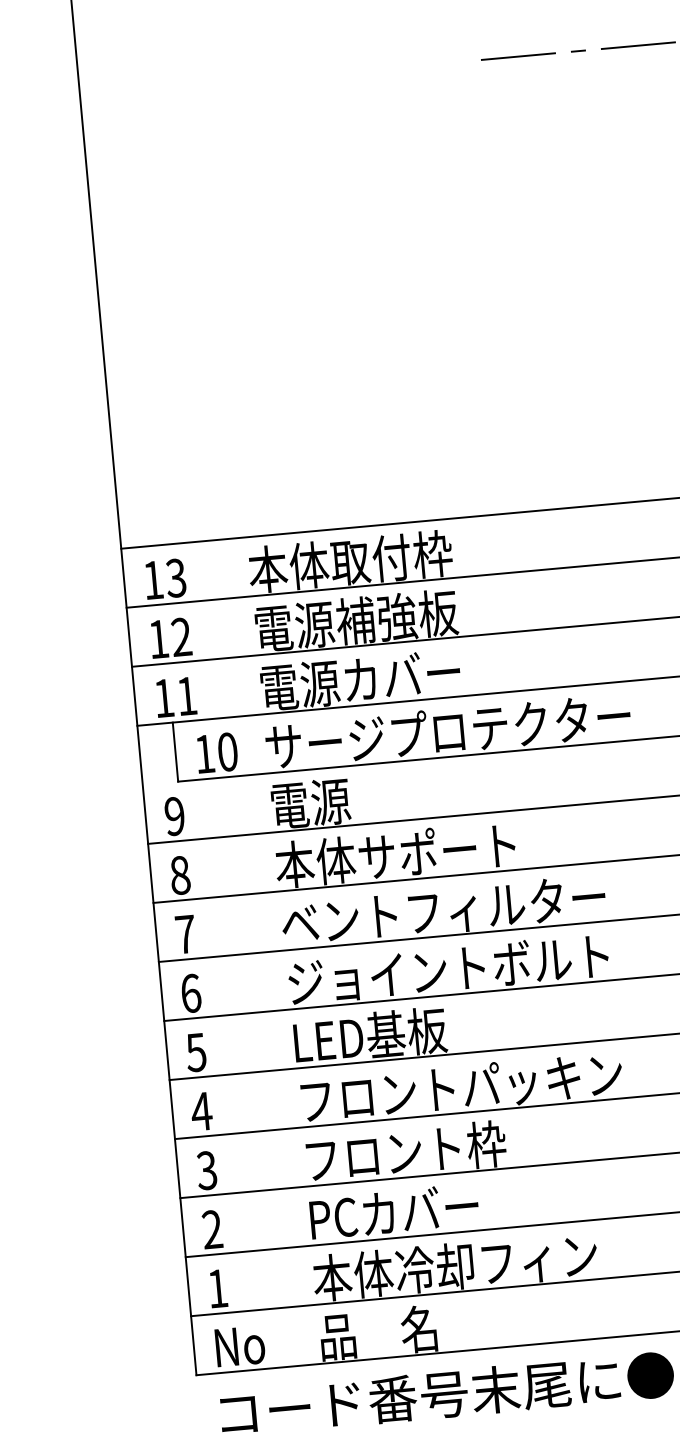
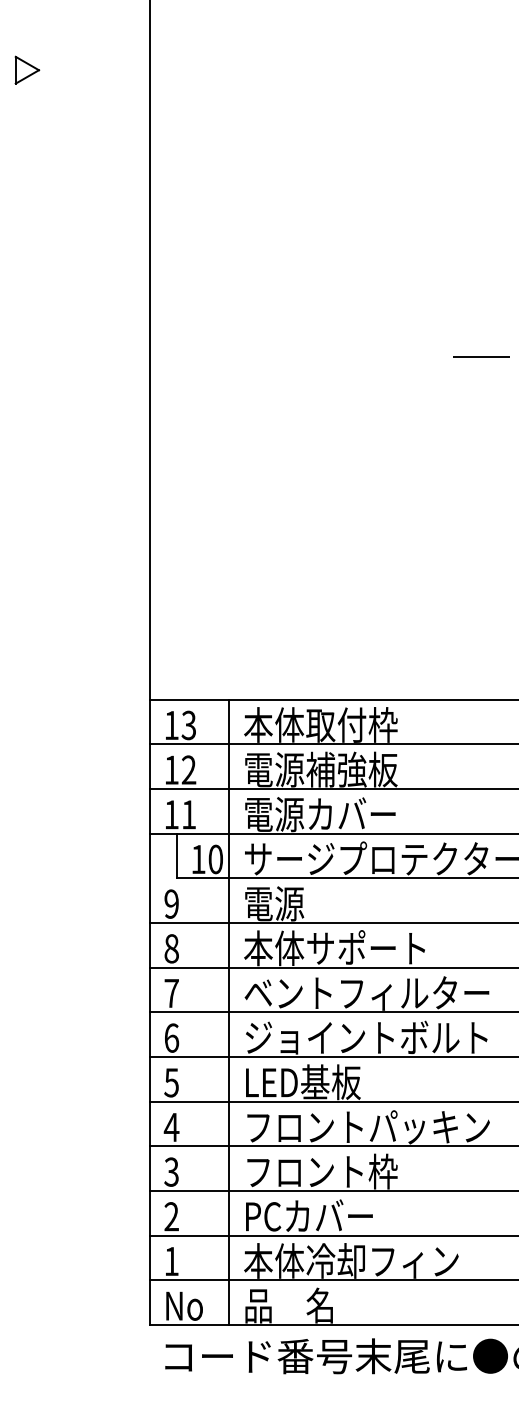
line: (264, 951) -> (229, 1011), added

